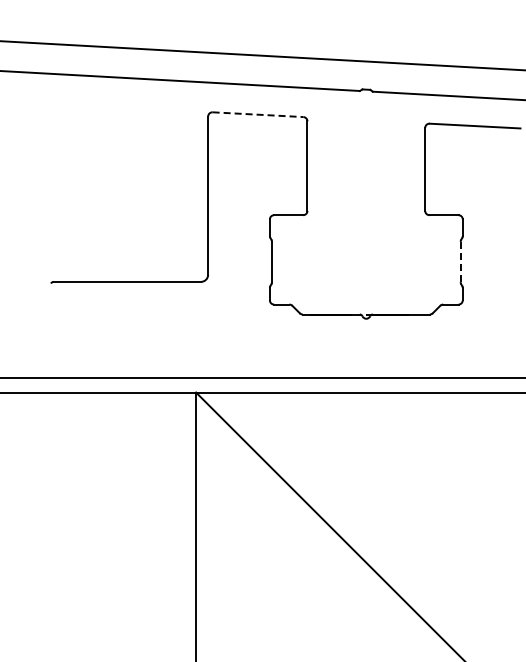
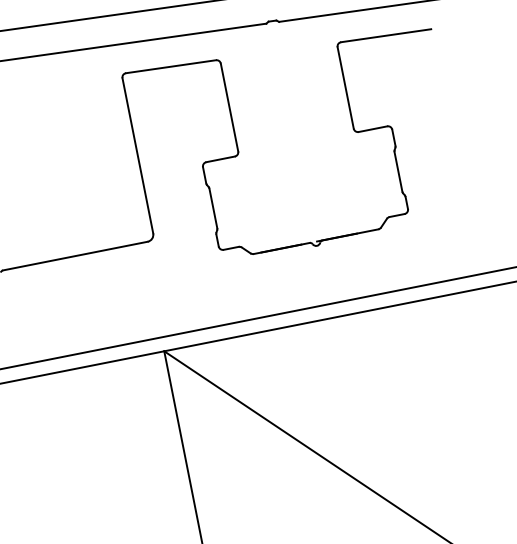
line: (258, 114) -> (171, 66), dashed -> solid
line: (460, 261) -> (398, 171), dashed -> solid

